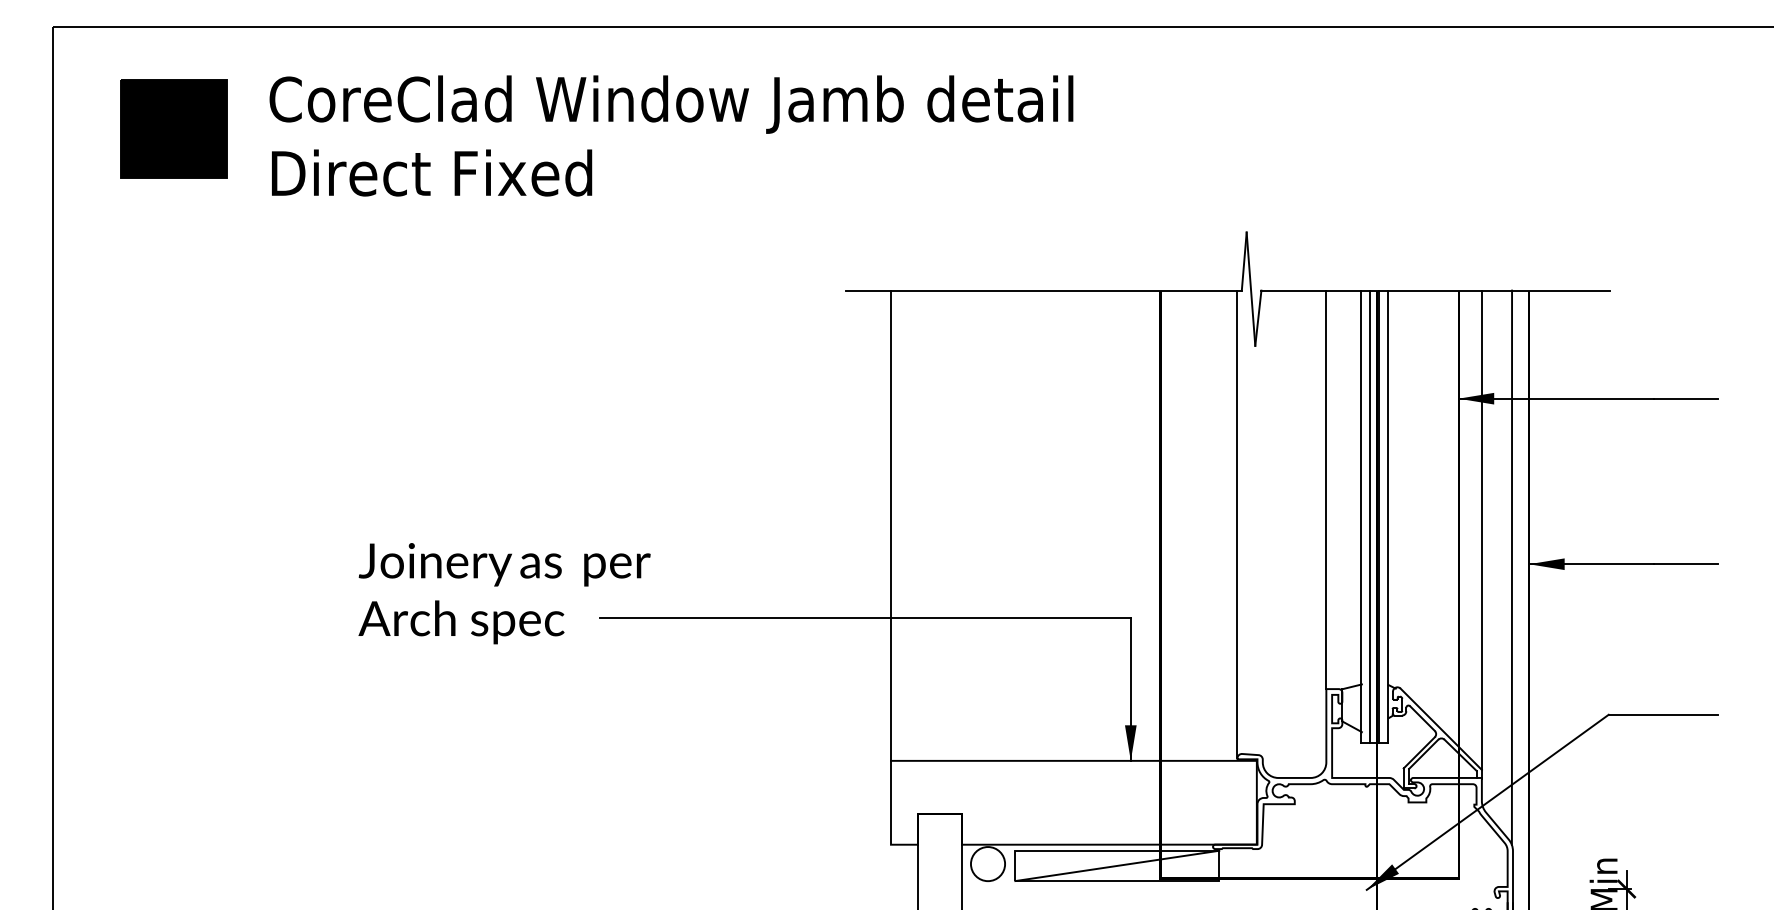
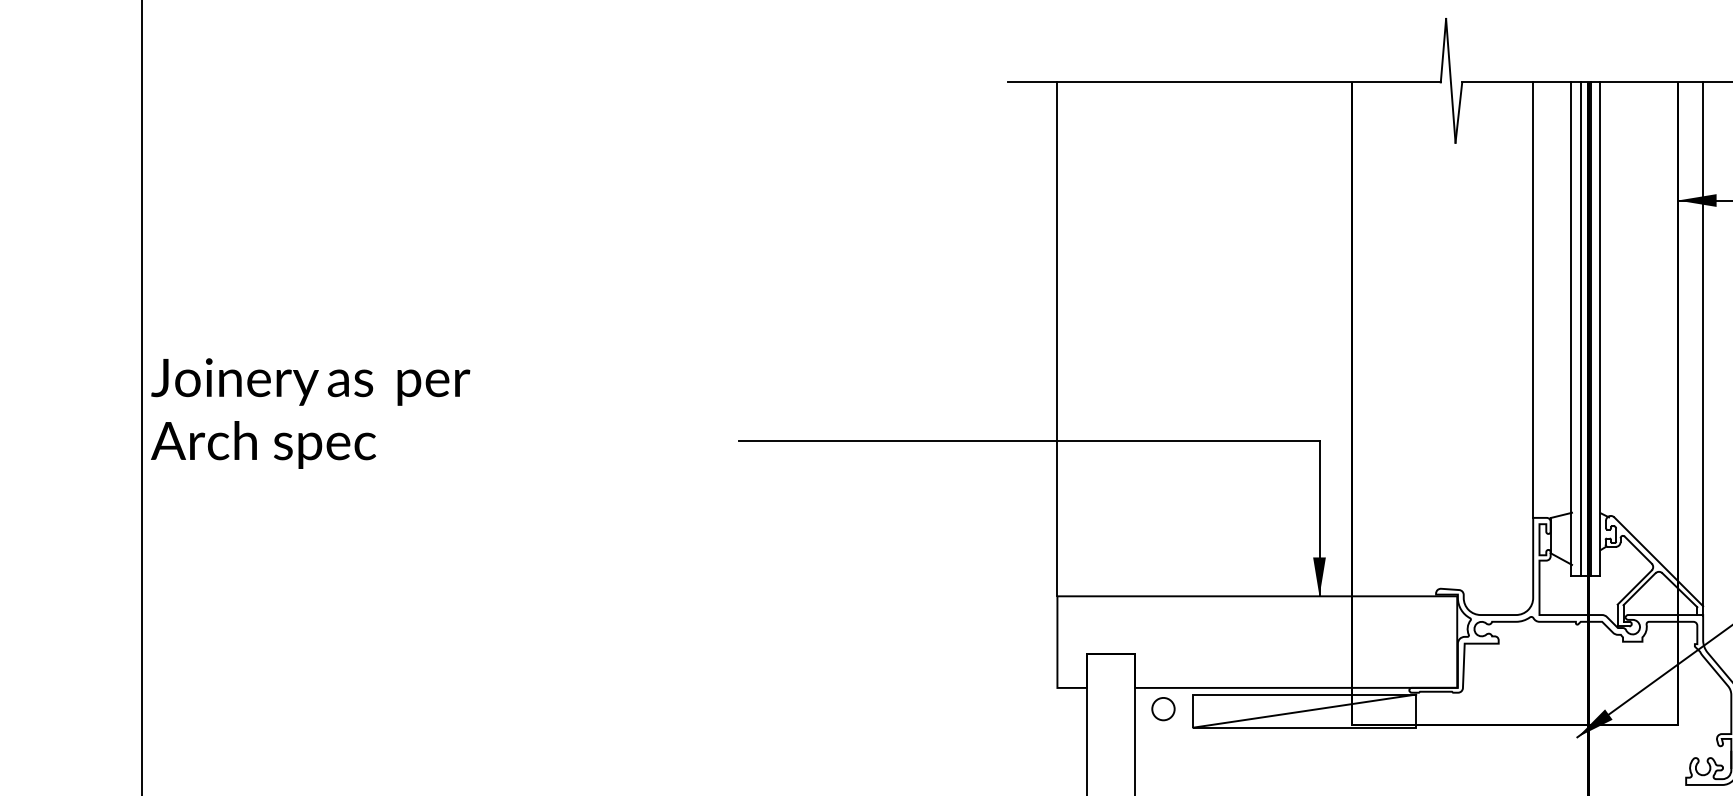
line: (1237, 524) -> (1436, 338), removed
text: (504, 593) -> (310, 413), moved
circle: (987, 864) -> (1162, 709), size x0.6

